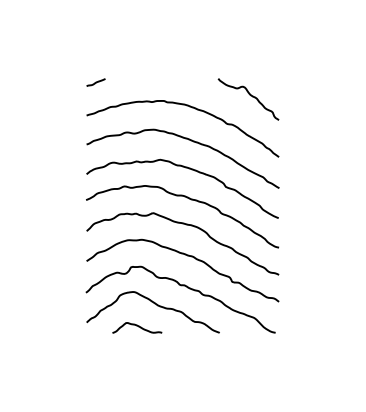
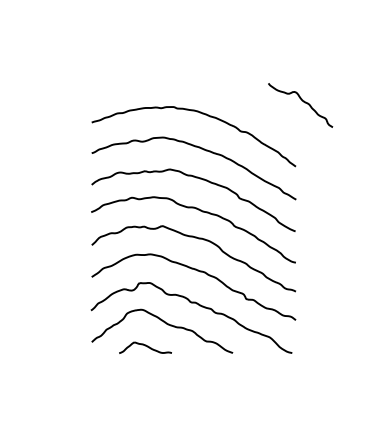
line: (95, 82) -> (101, 87), removed
curve: (251, 96) -> (303, 102), moved

